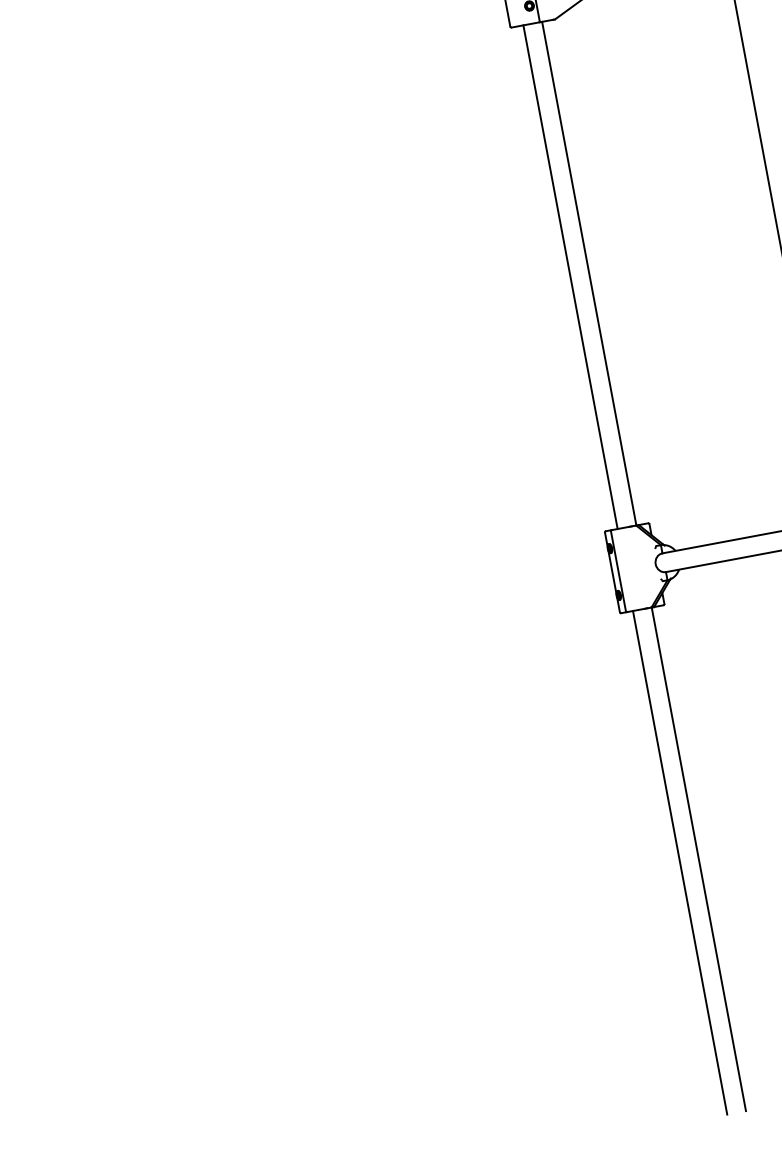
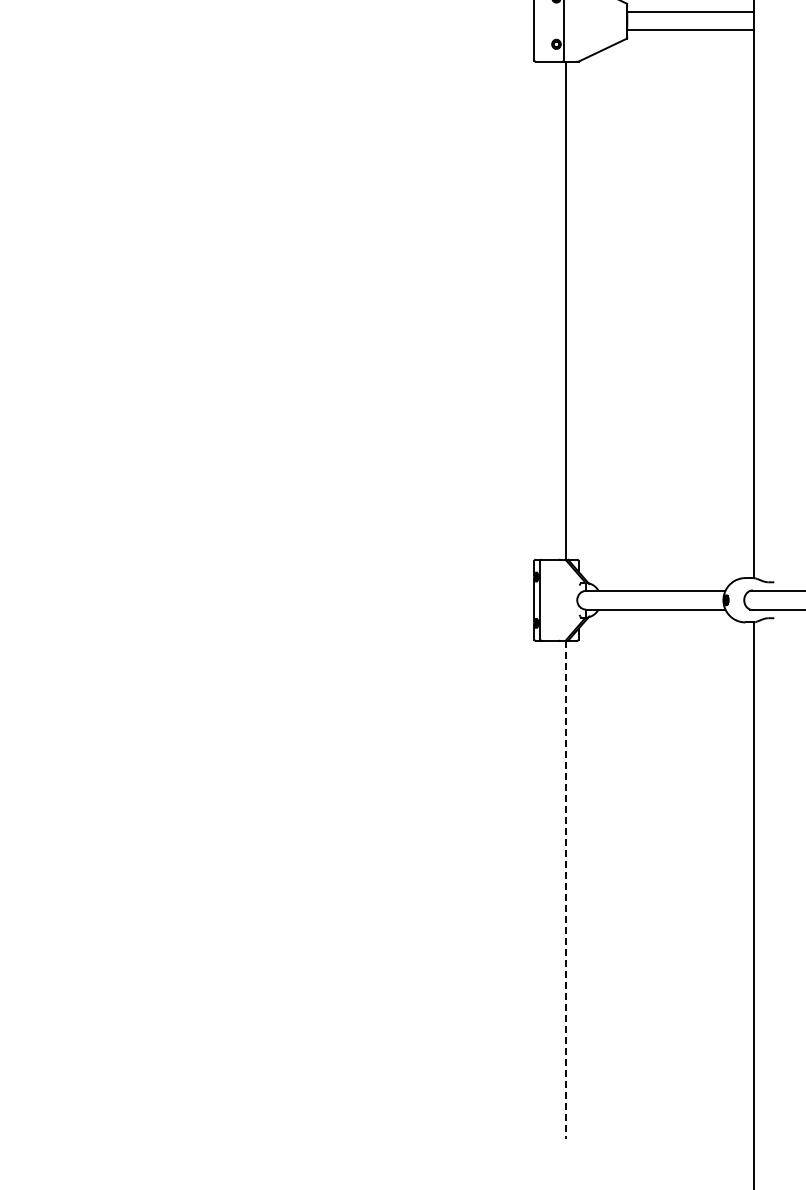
line: (570, 276) -> (547, 310), removed
line: (698, 859) -> (565, 889), solid -> dashed
line: (680, 862) -> (547, 889), removed

